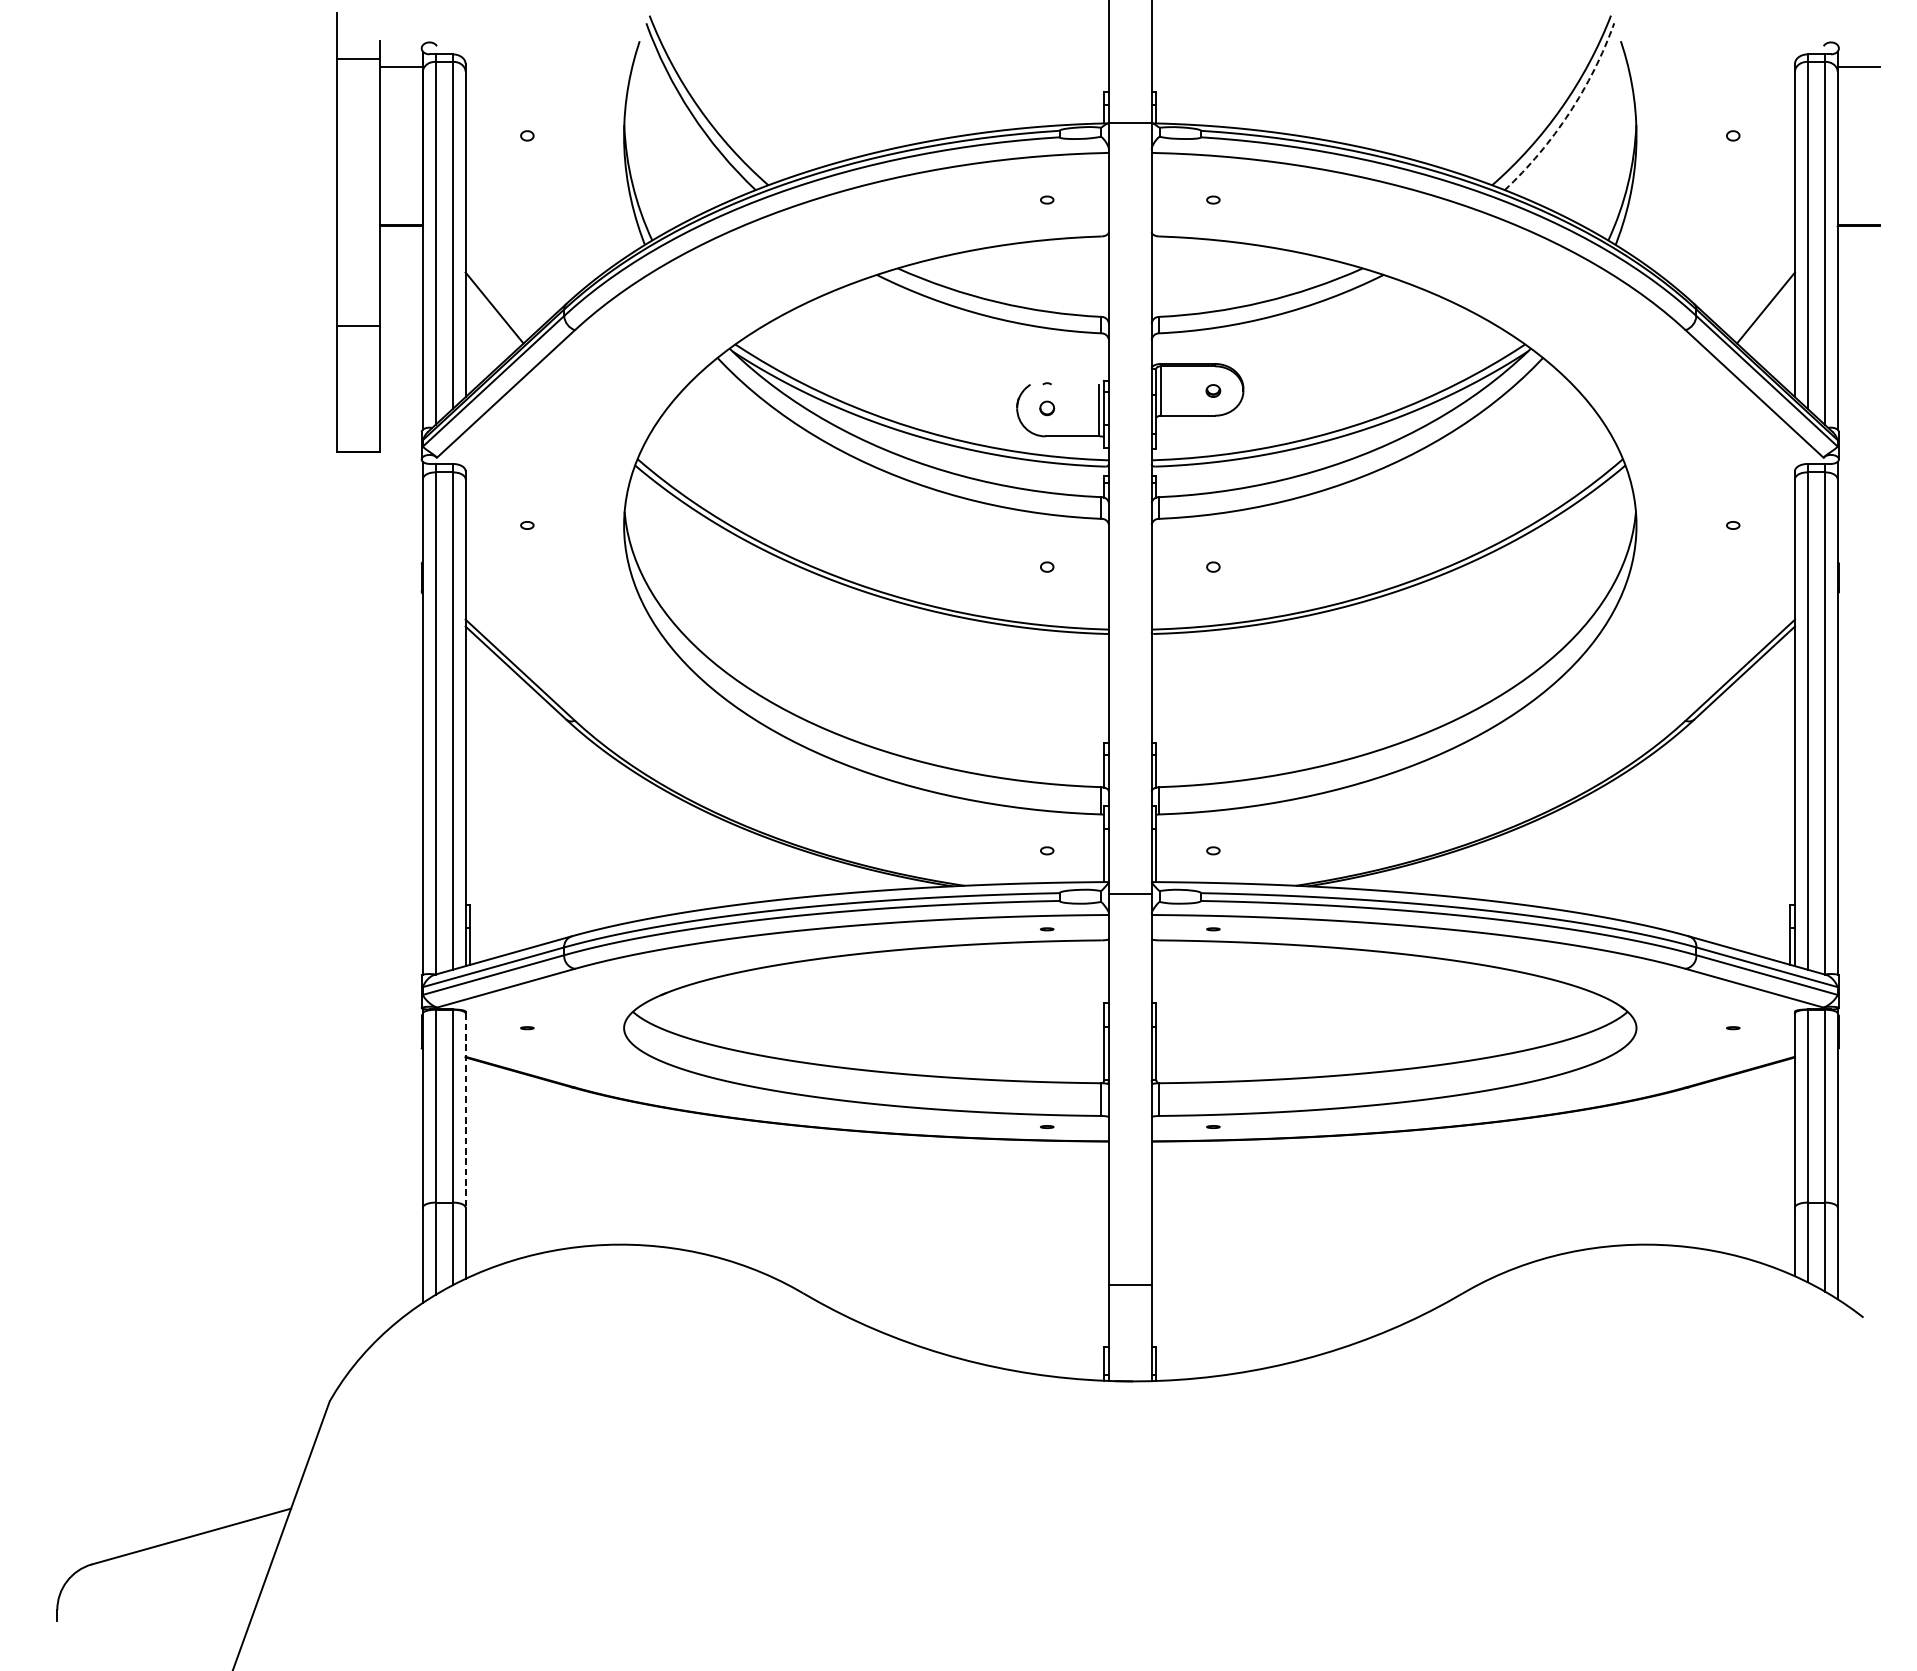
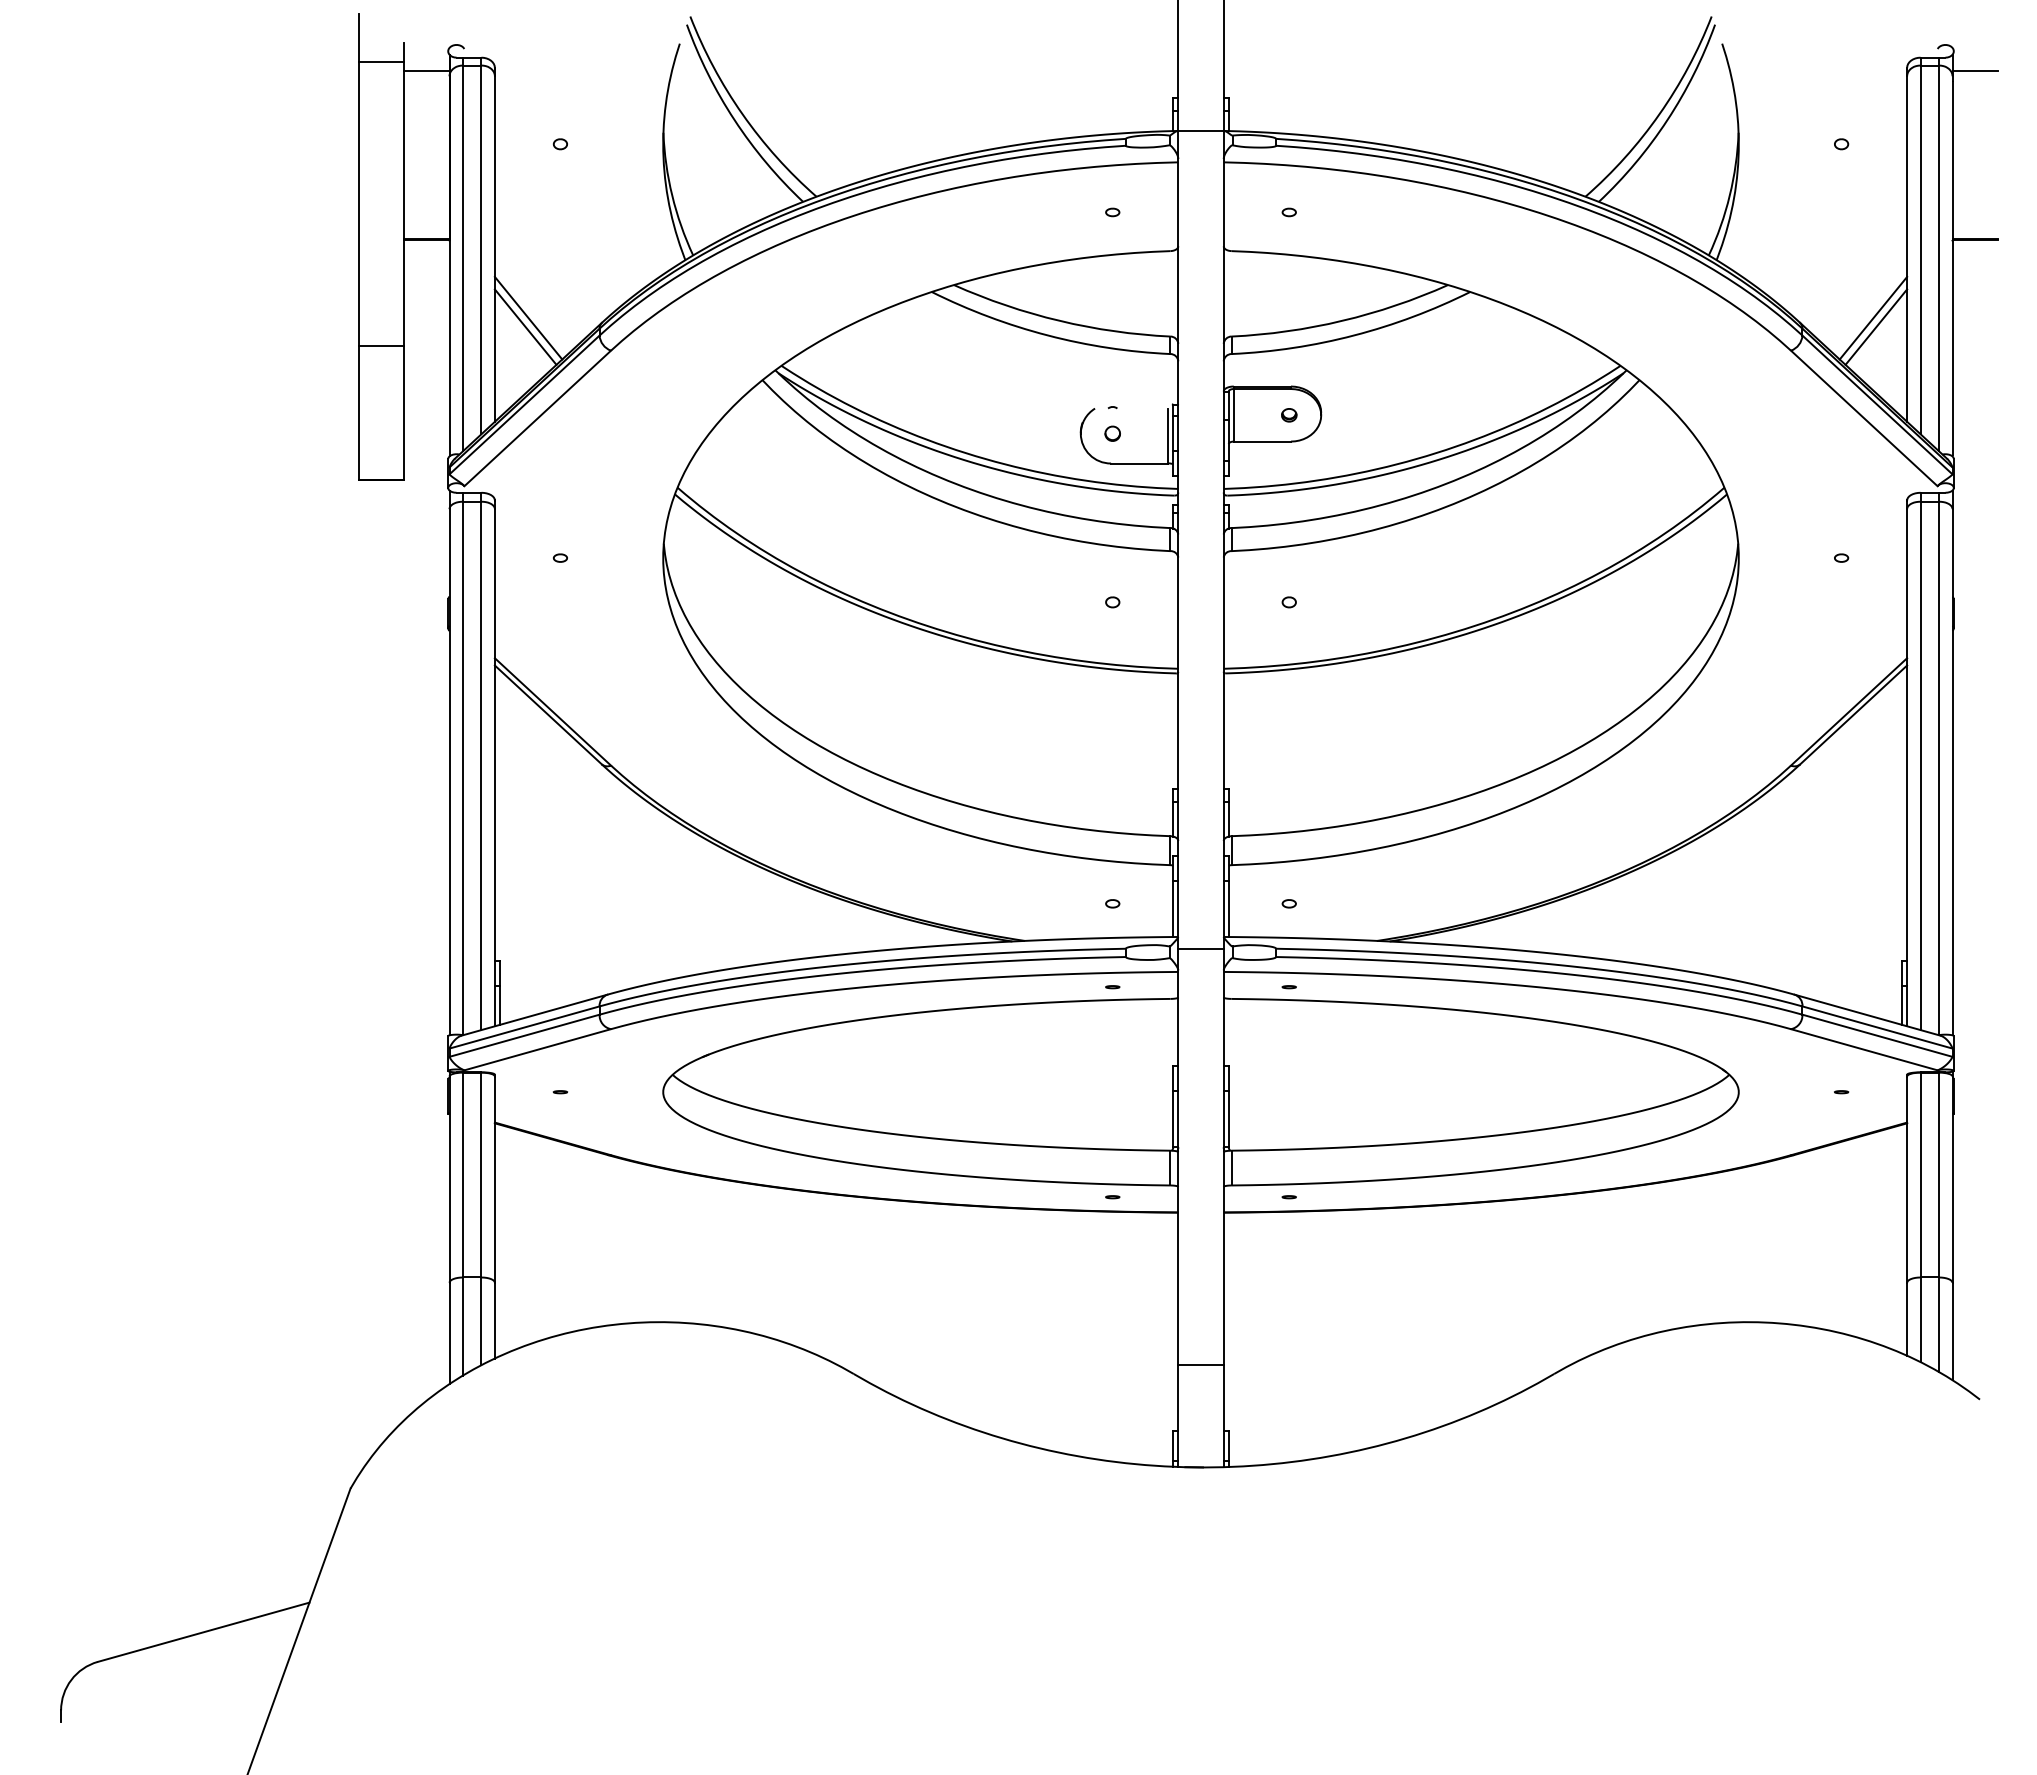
arc: (1569, 113) -> (1667, 120), dashed -> solid
line: (497, 298) -> (528, 317), added
line: (1763, 298) -> (1873, 317), added
line: (465, 1111) -> (494, 1180), dashed -> solid

